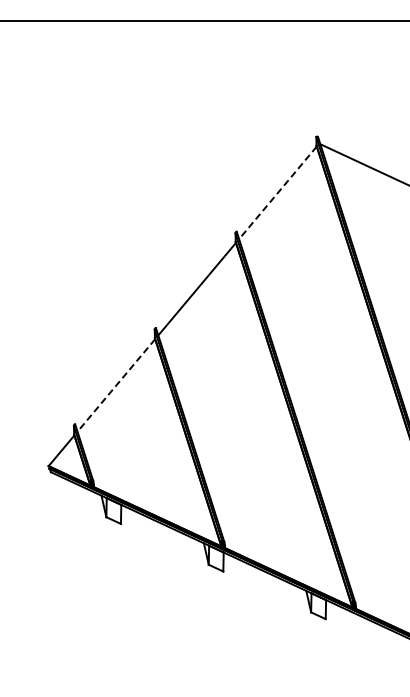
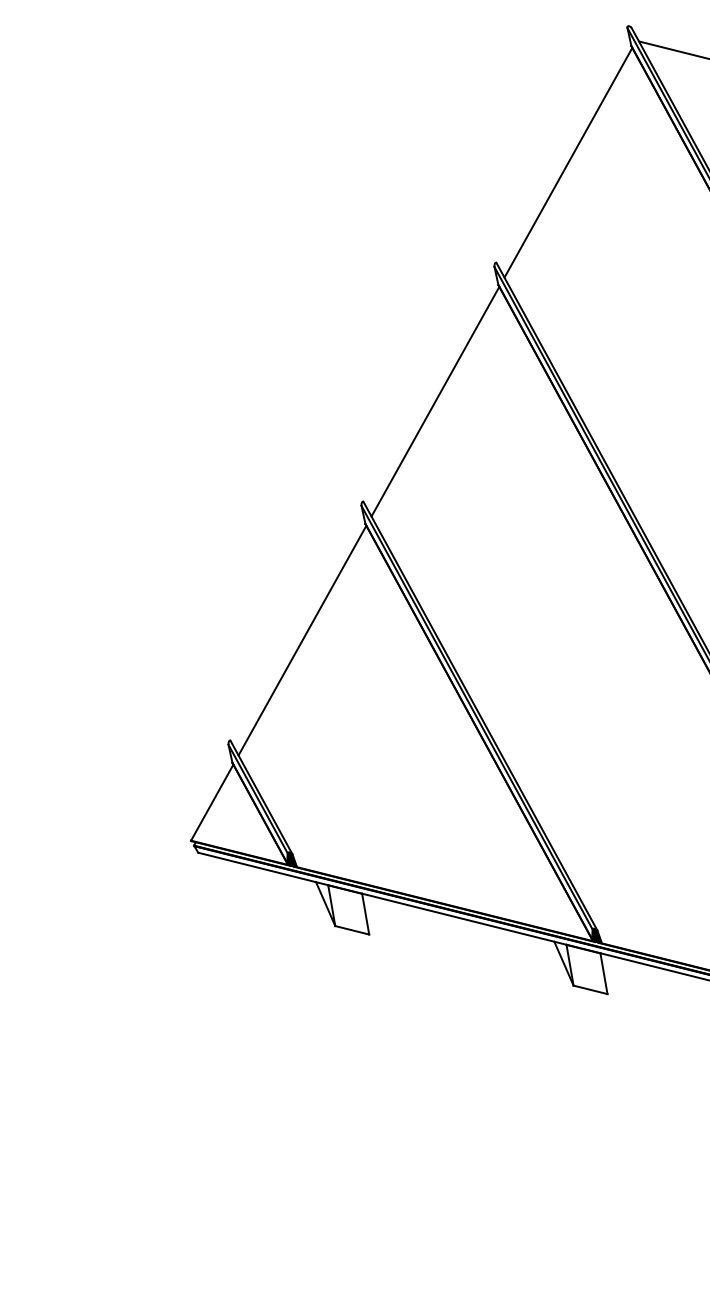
line: (277, 193) -> (567, 164), dashed -> solid
line: (116, 385) -> (302, 640), dashed -> solid

